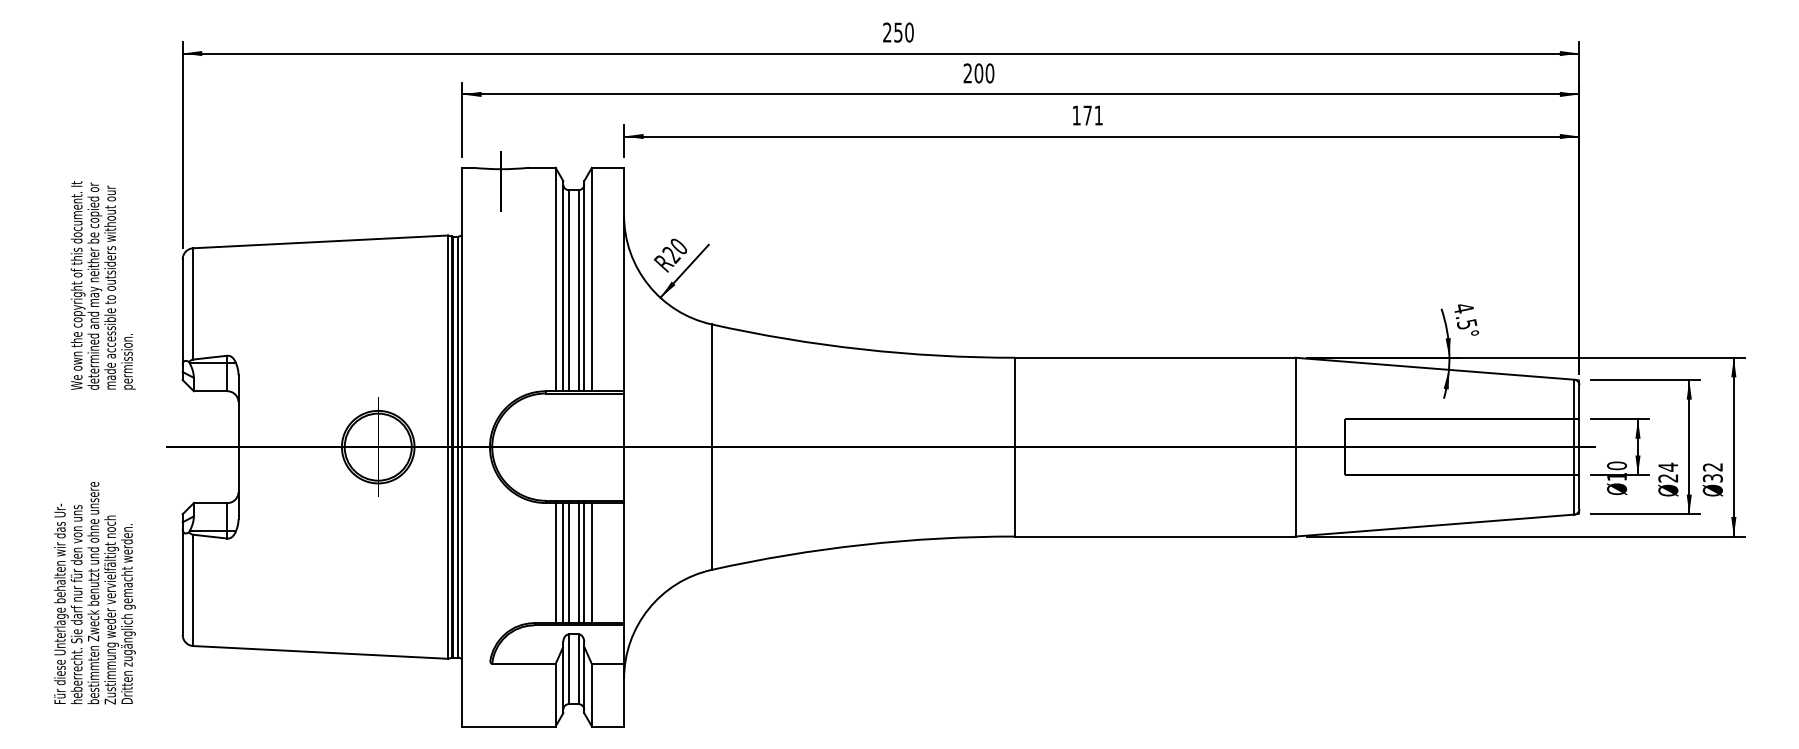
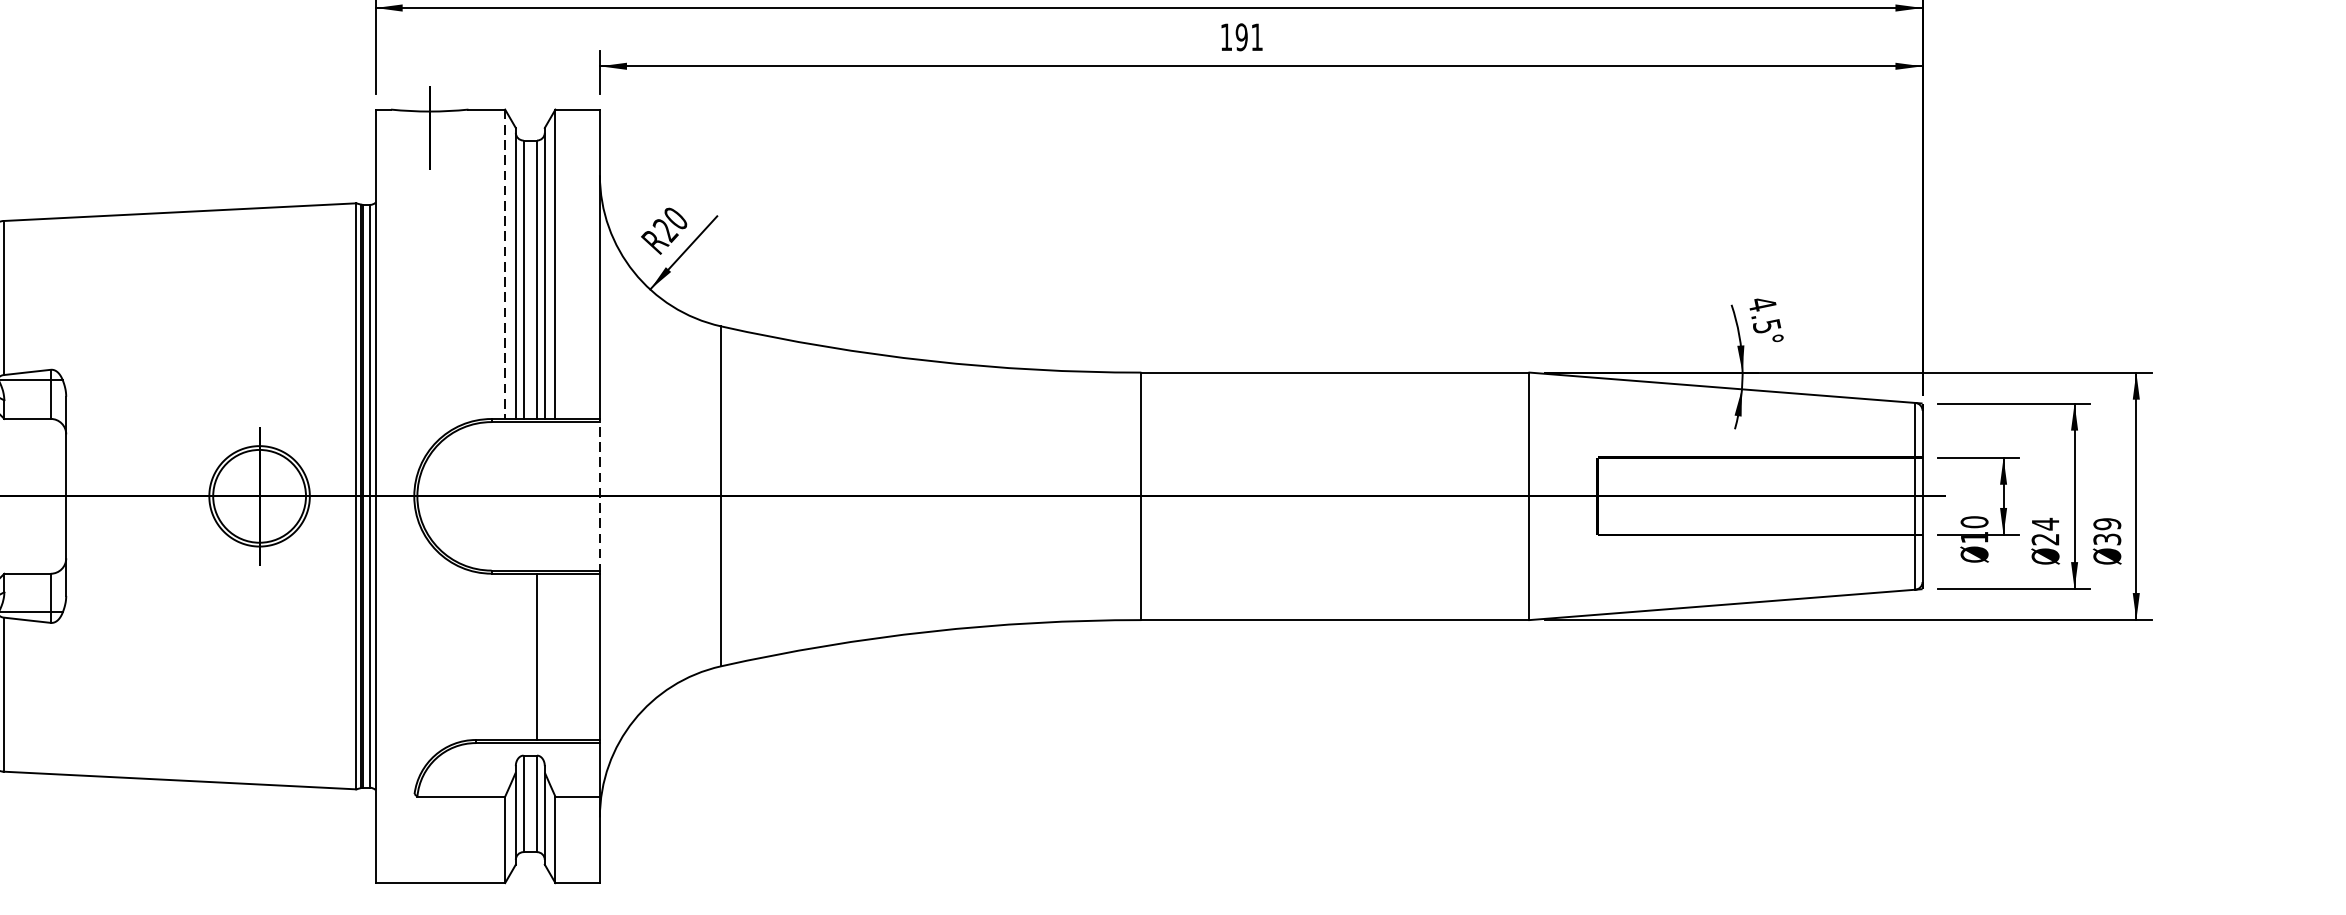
text: (1087, 115) -> (1241, 37), 171 -> 191
line: (555, 279) -> (504, 264), solid -> dashed
line: (624, 447) -> (600, 496), solid -> dashed
text: (1712, 467) -> (2106, 524), 32 -> 39
line: (555, 563) -> (504, 657), removed
line: (563, 563) -> (516, 657), removed
line: (568, 563) -> (522, 657), removed
line: (584, 563) -> (545, 657), removed
line: (591, 563) -> (554, 657), removed

